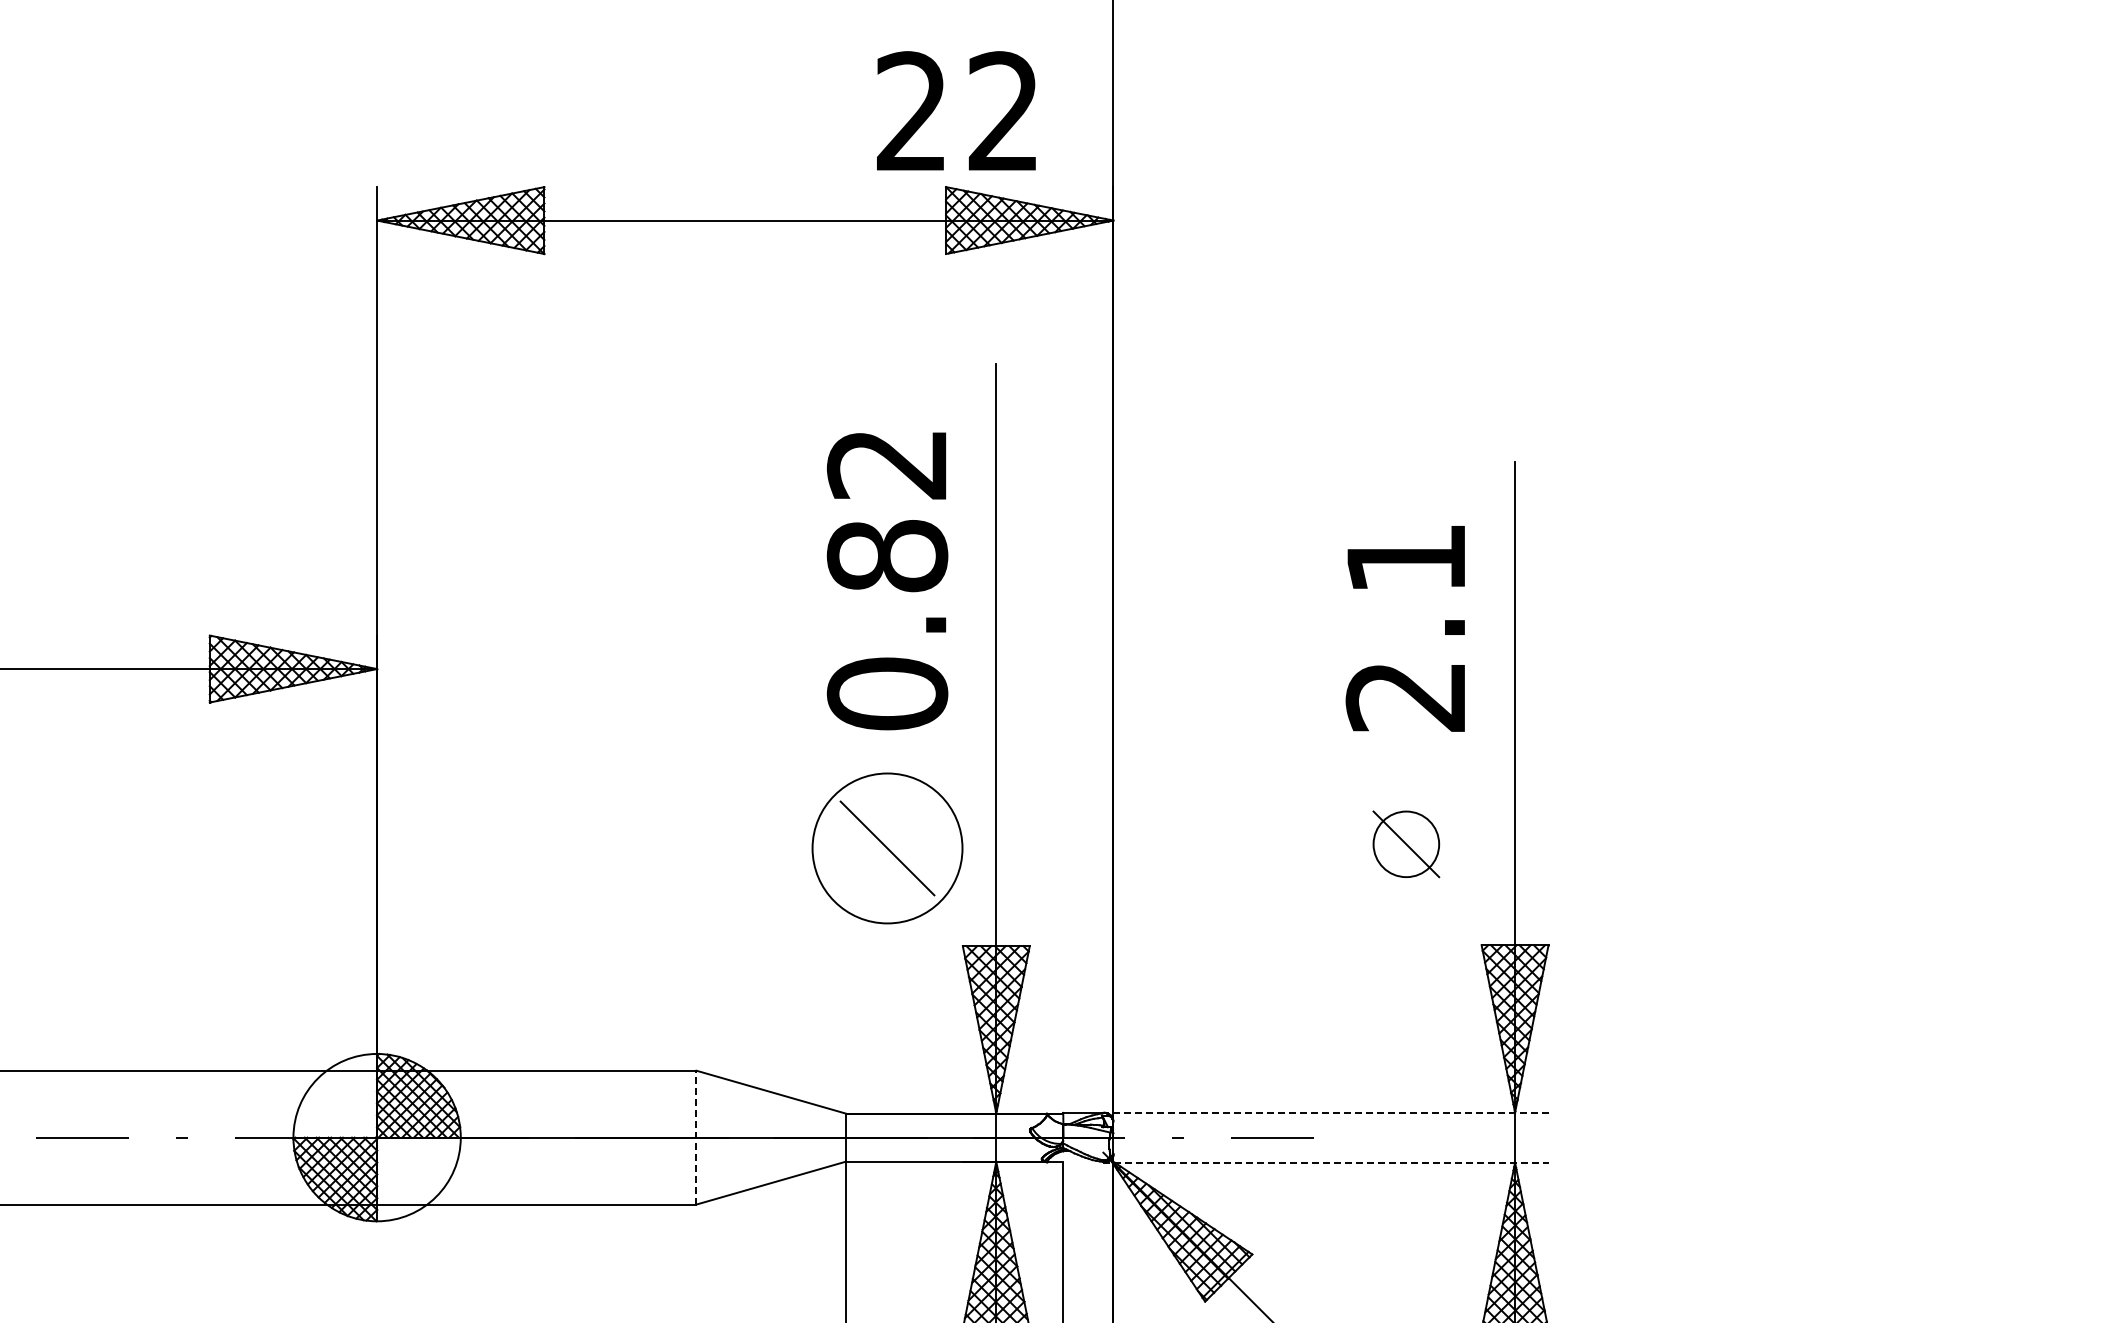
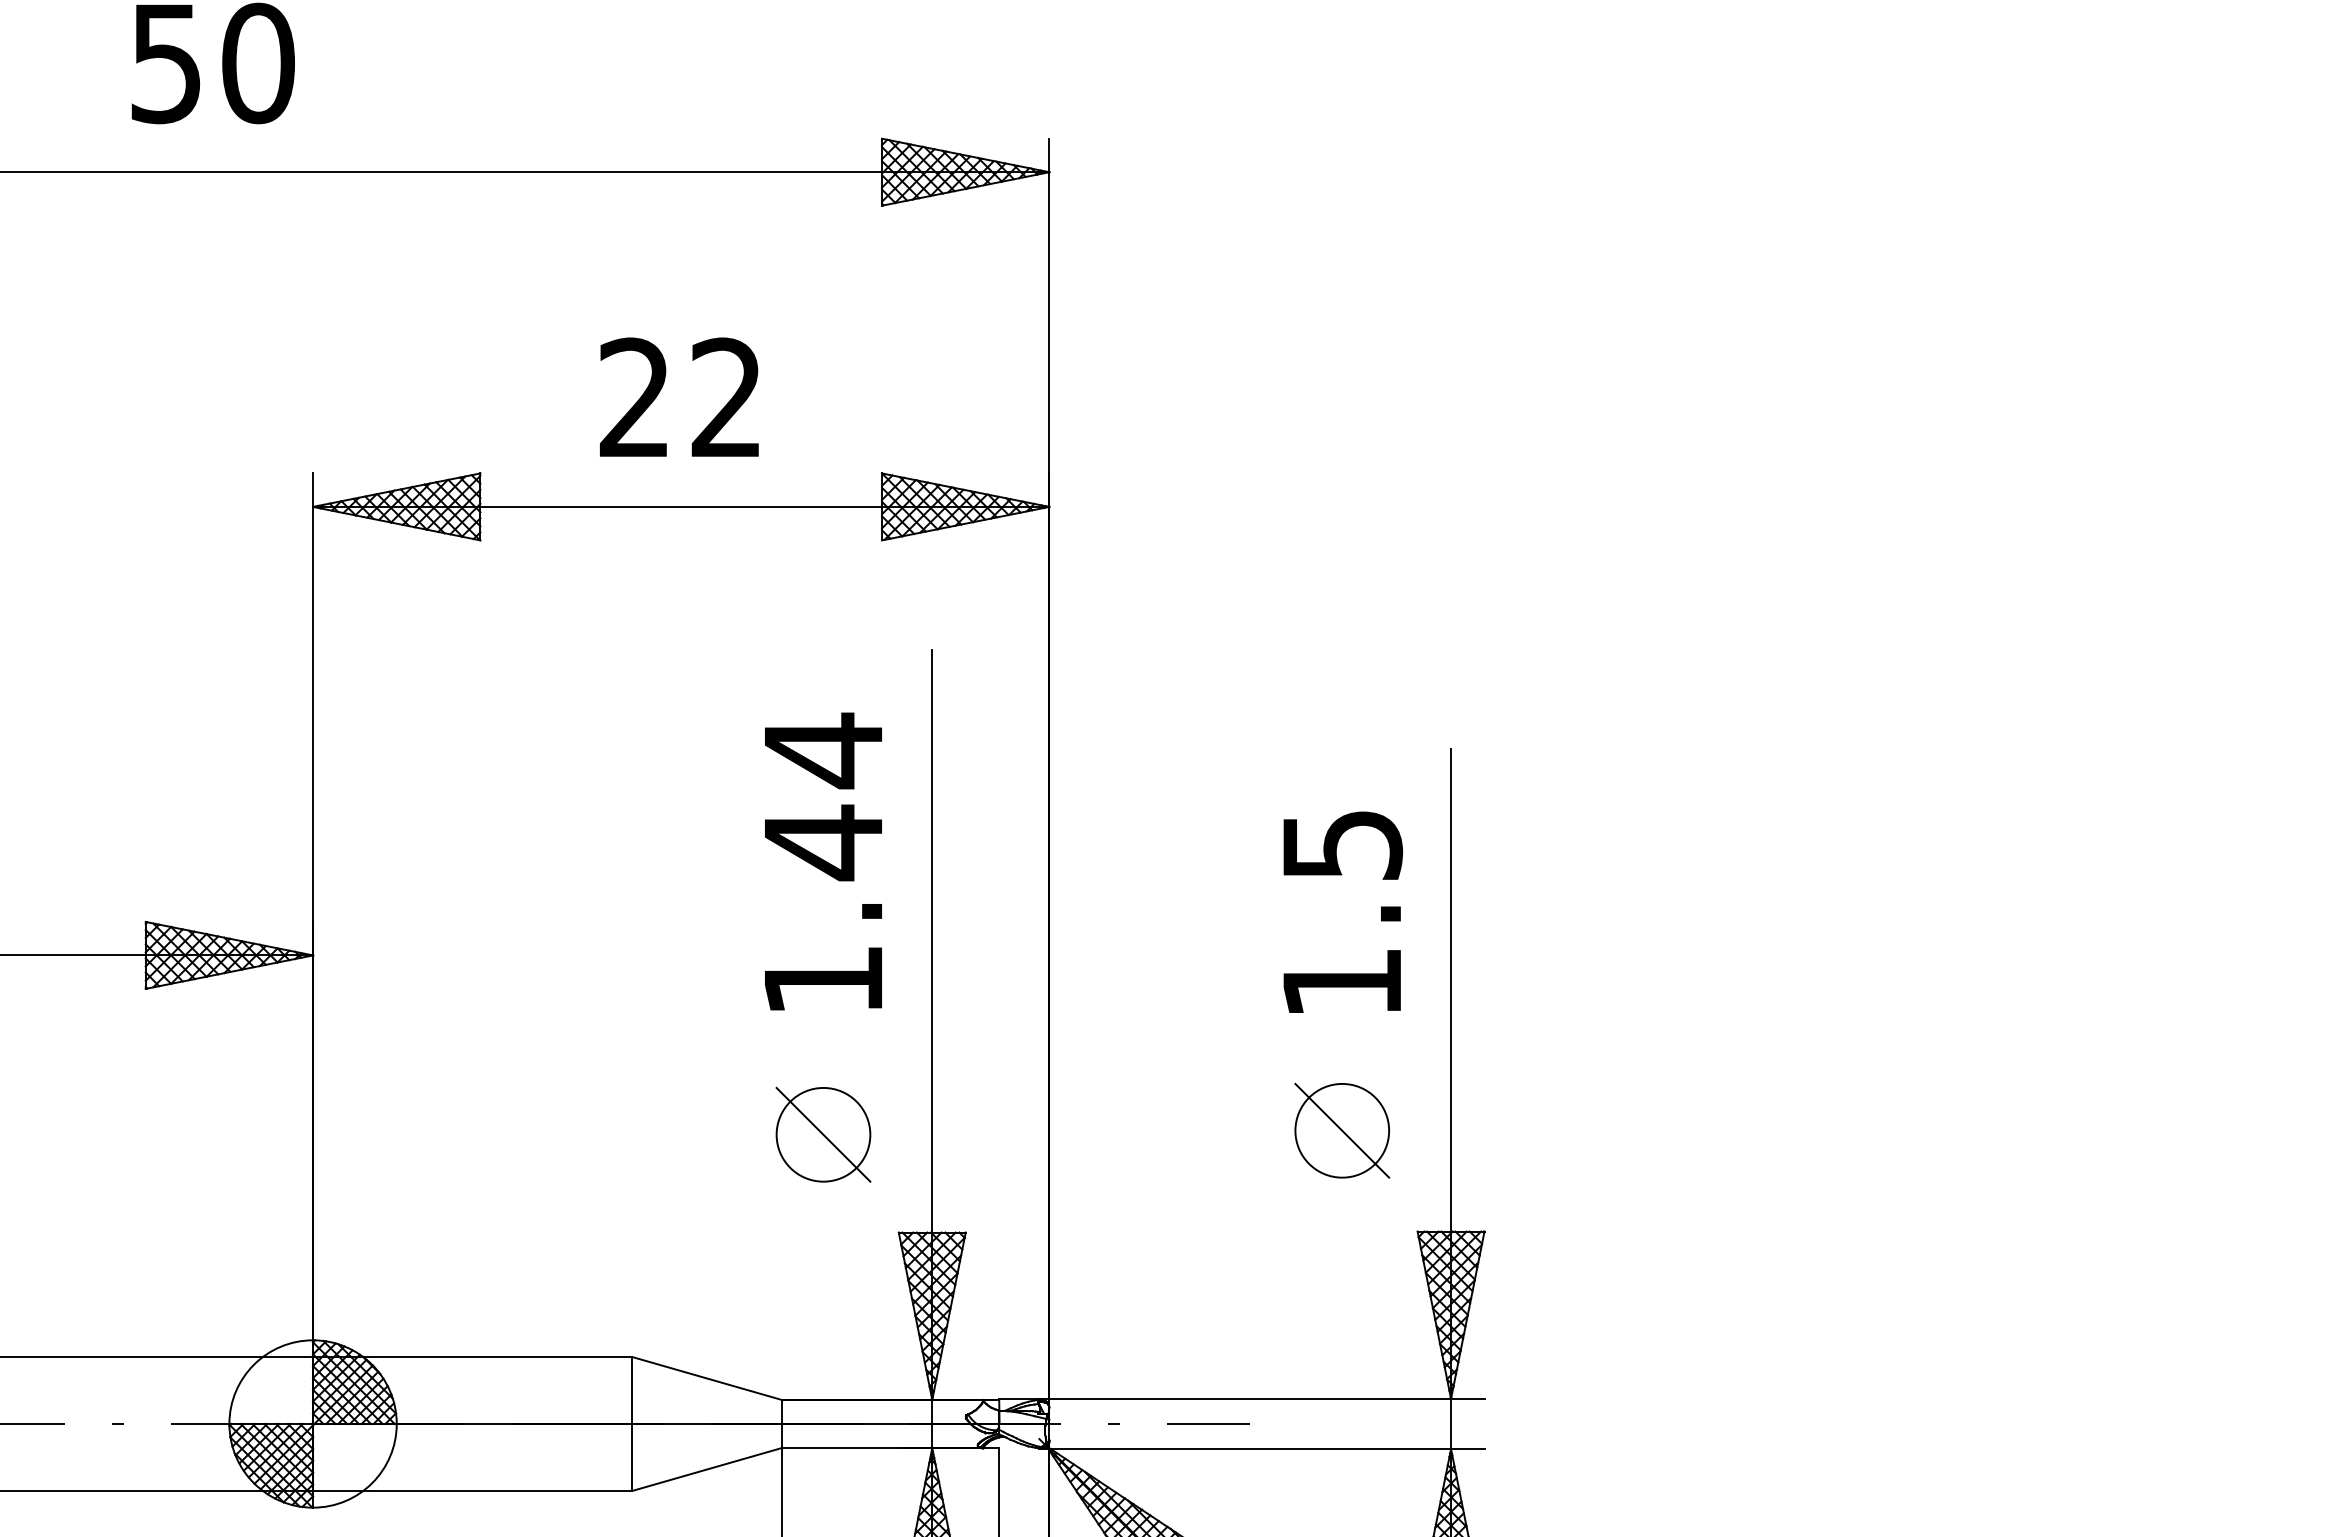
text: (956, 110) -> (679, 396), moved
text: (887, 578) -> (823, 864), 0.82 -> 1.44
text: (1406, 628) -> (1342, 914), 2.1 -> 1.5
part: (1406, 844) -> (1342, 1130), size x1.43
circle: (887, 848) -> (823, 1134), size x0.62
line: (1325, 1112) -> (1261, 1398), dashed -> solid
line: (696, 1138) -> (632, 1424), dashed -> solid
line: (1325, 1163) -> (1261, 1449), dashed -> solid

